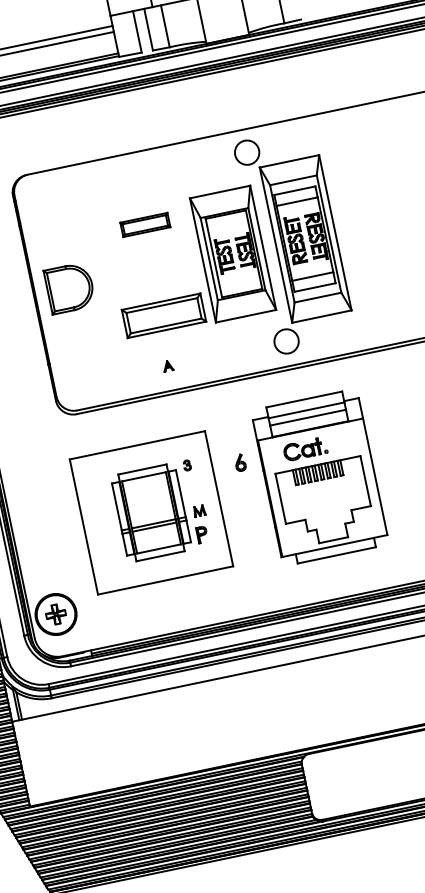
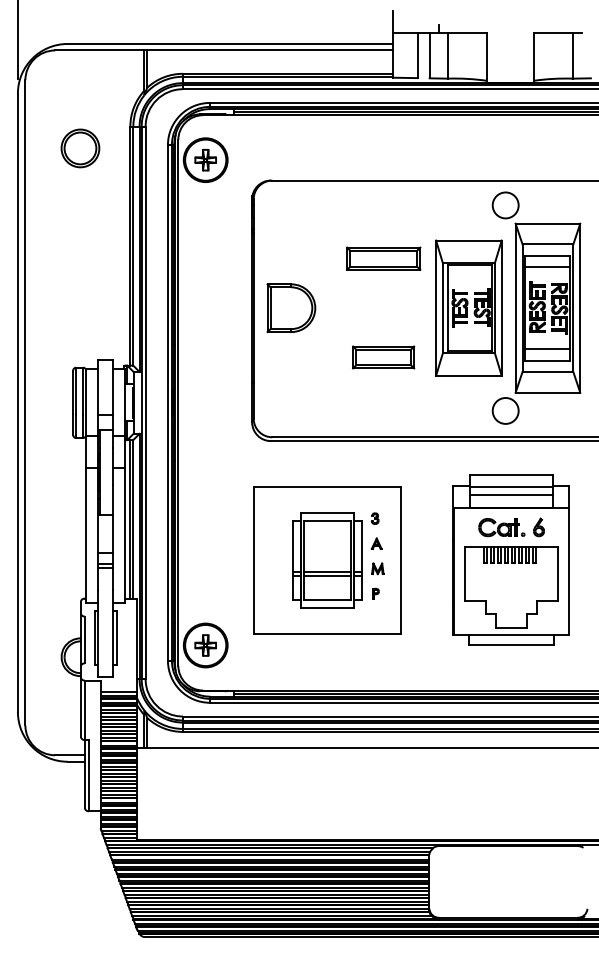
part: (145, 224) -> (383, 258), size x1.43
part: (164, 315) -> (383, 357), size x0.71
part: (167, 365) -> (376, 543), moved
part: (239, 462) -> (538, 527), moved
part: (202, 534) -> (375, 593), size x0.62

